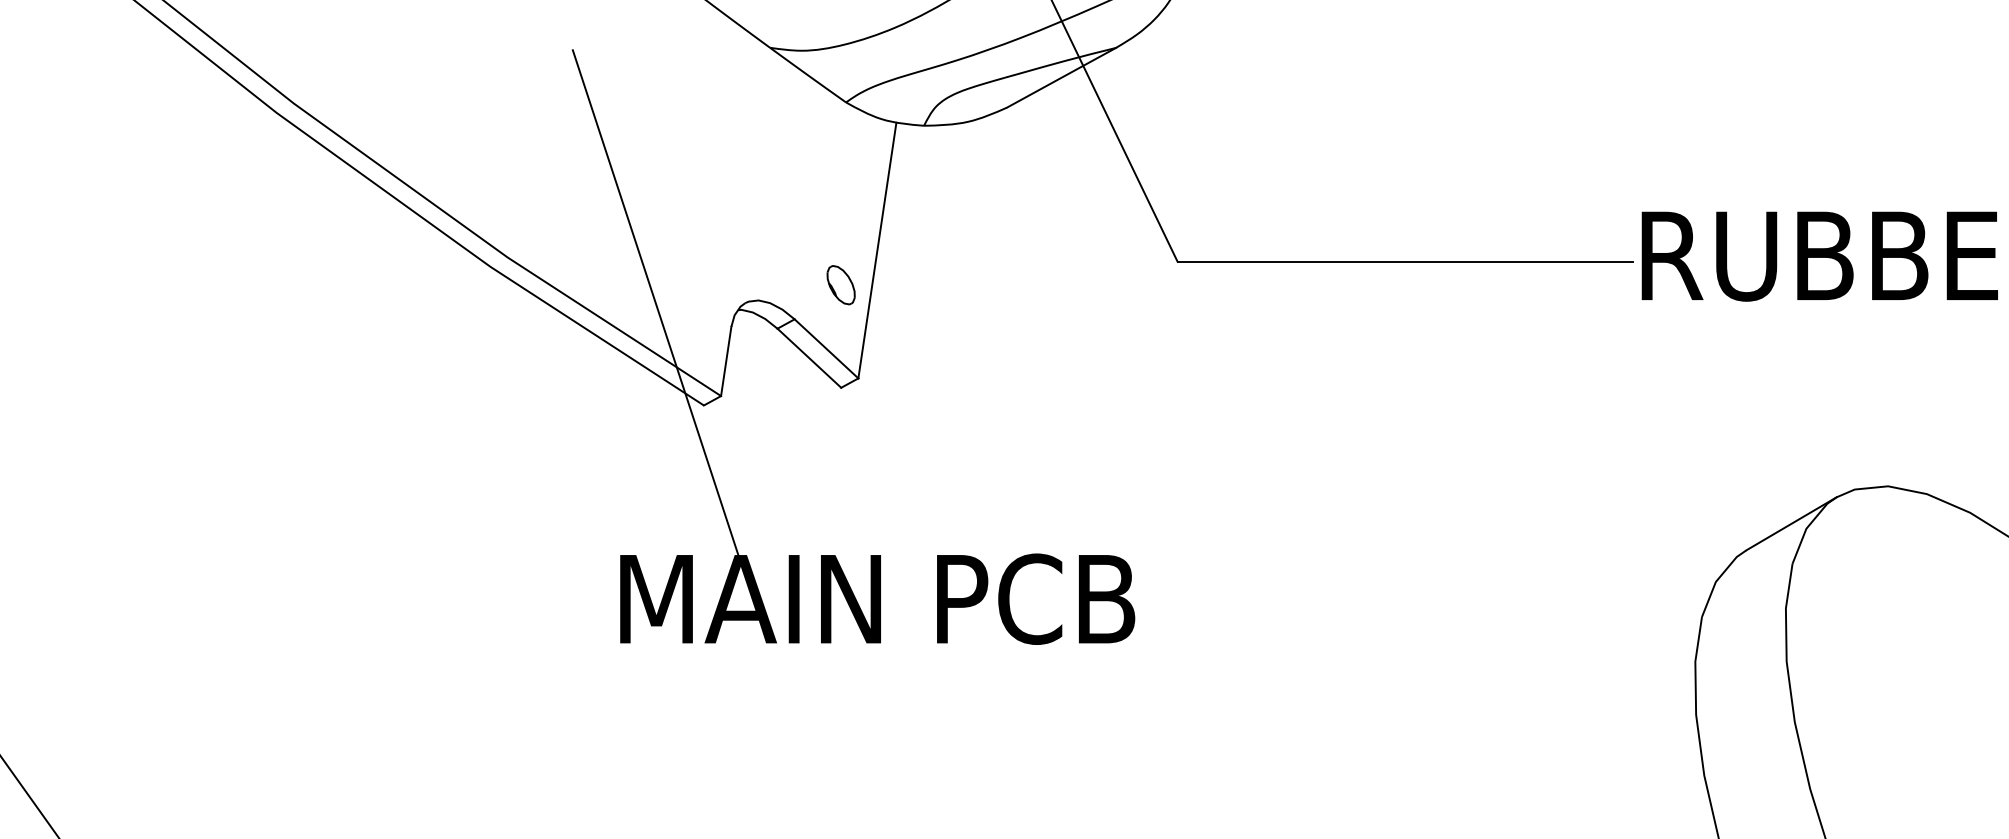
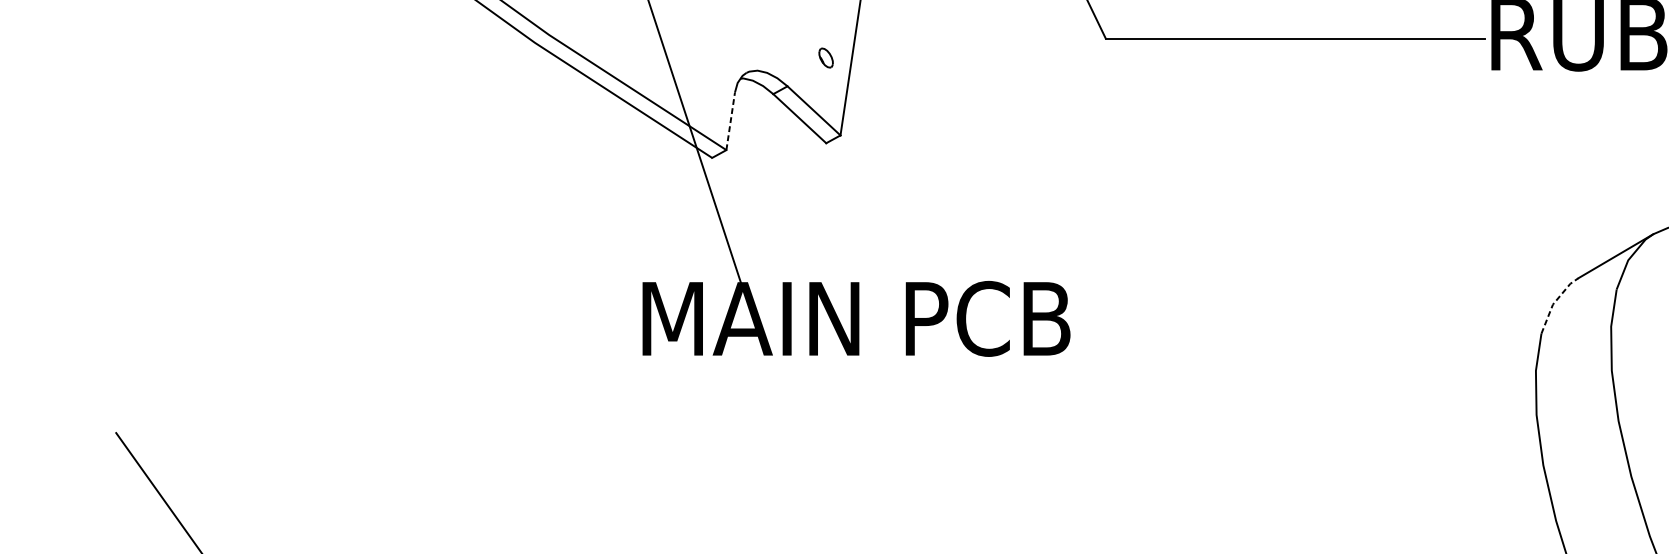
part: (840, 285) -> (825, 58), size x0.6
line: (726, 361) -> (730, 121), solid -> dashed
line: (1718, 578) -> (1555, 301), solid -> dashed

